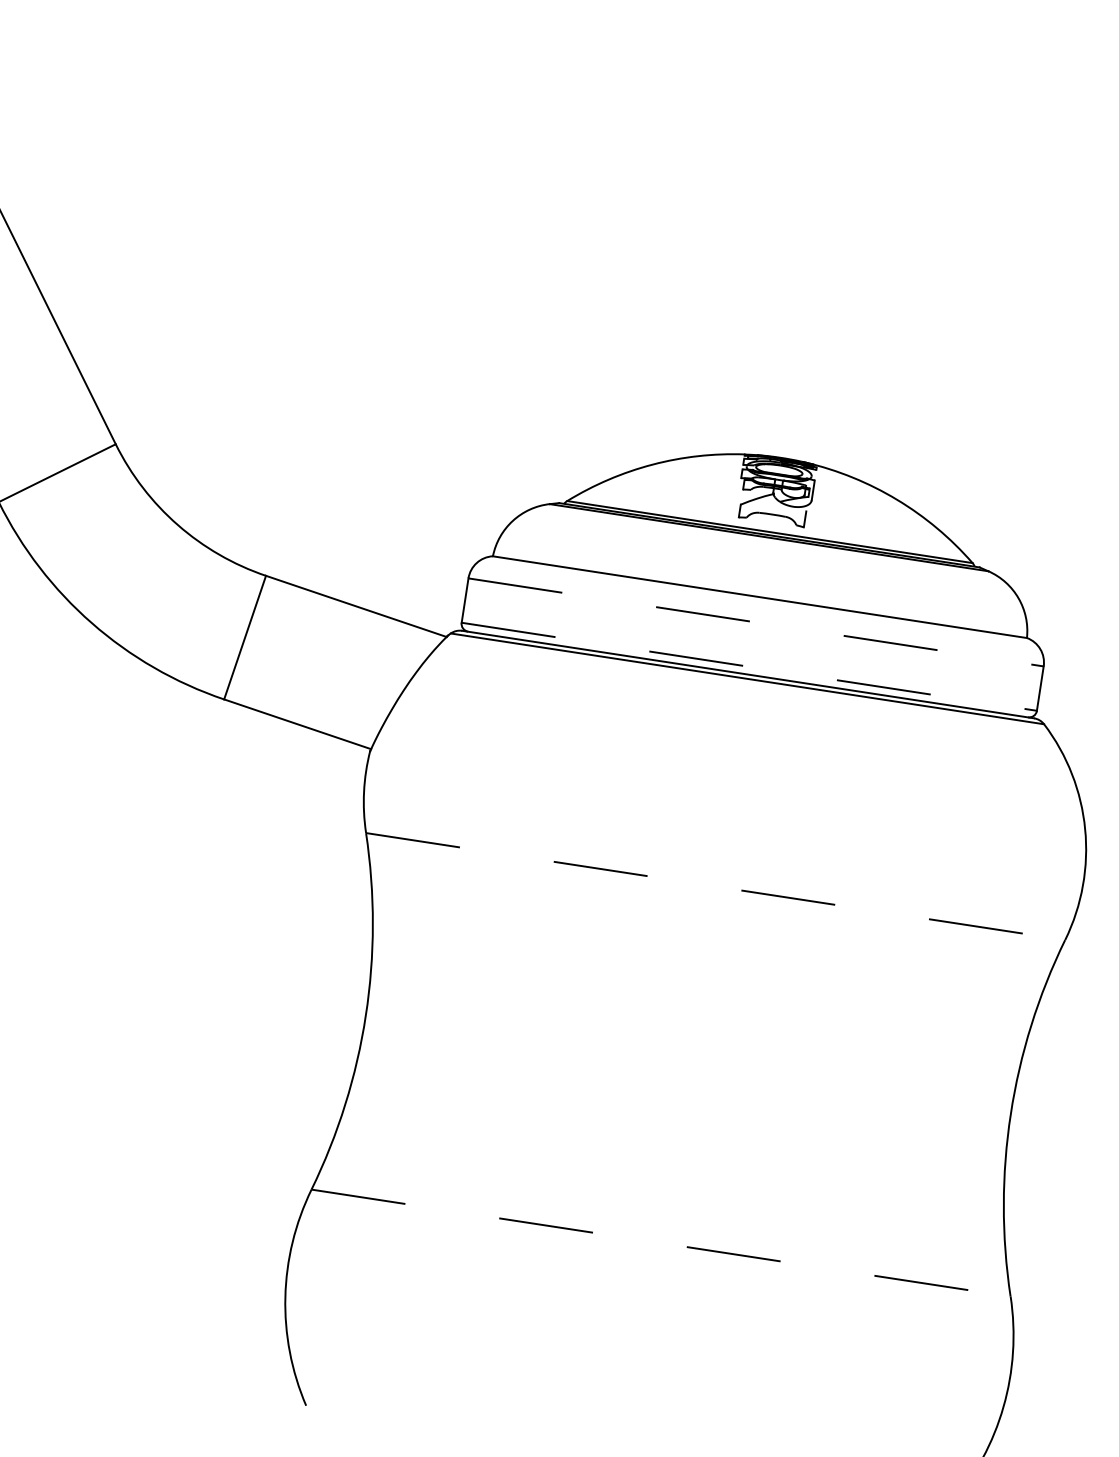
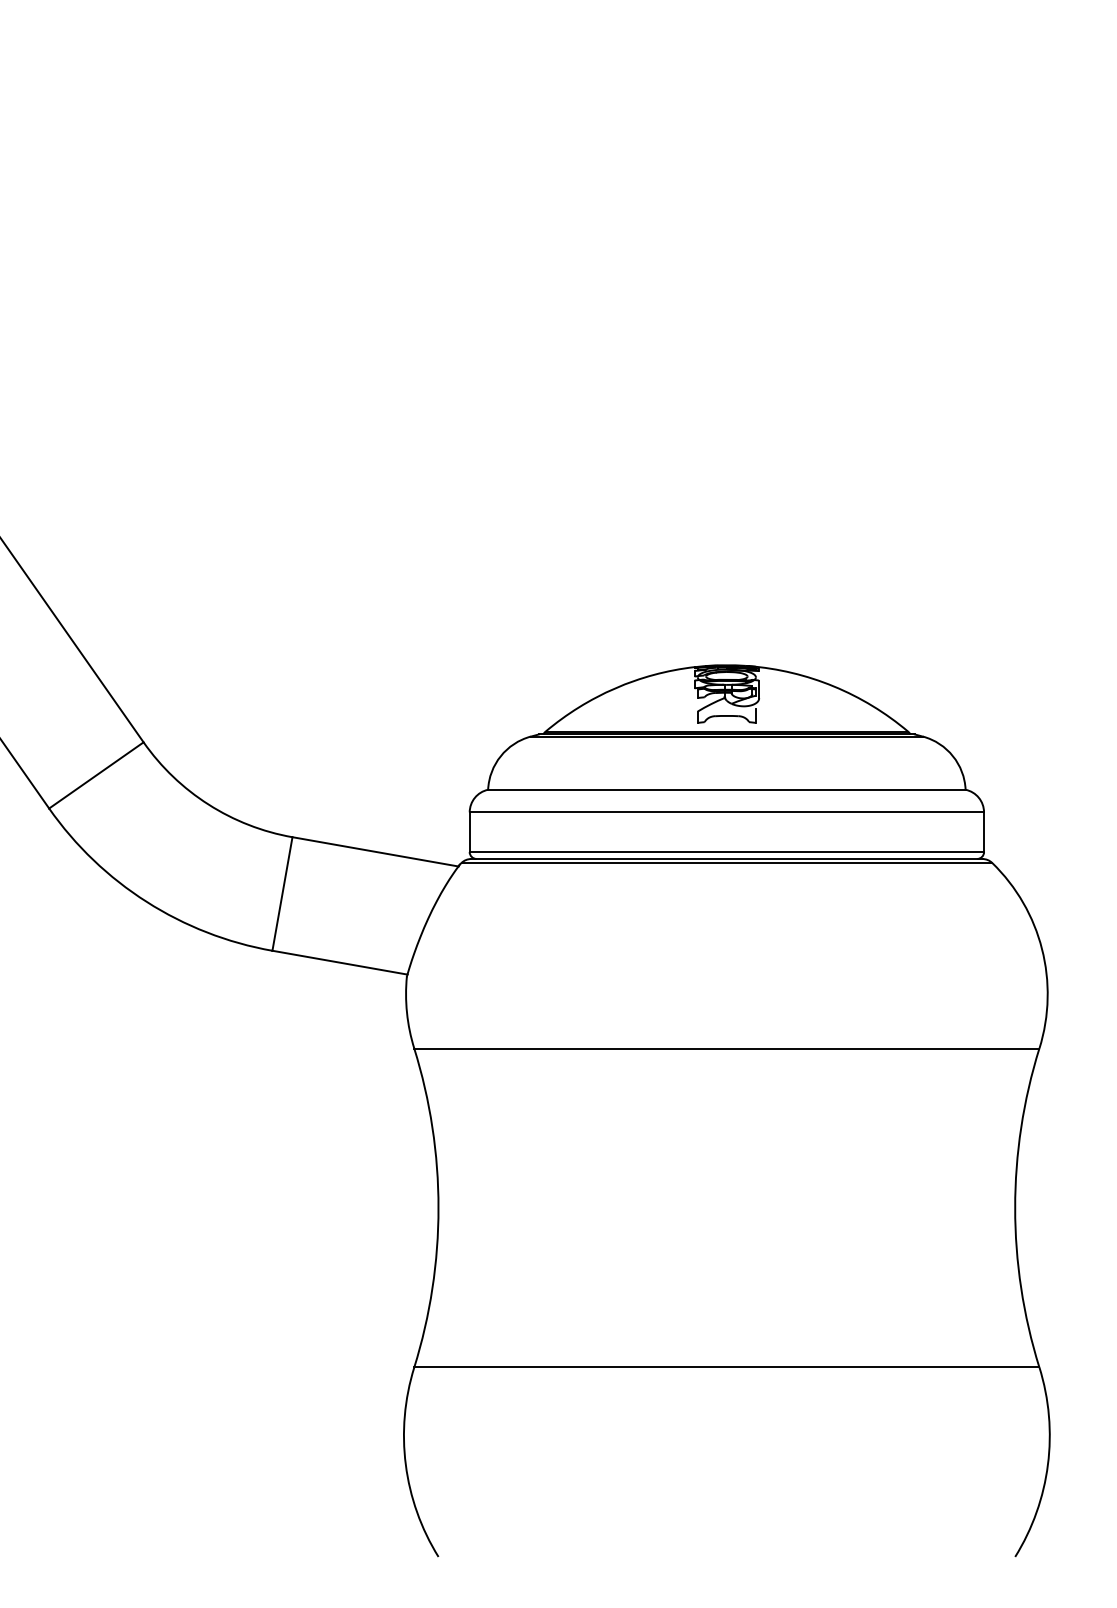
line: (756, 622) -> (727, 812), dashed -> solid
line: (749, 667) -> (727, 852), dashed -> solid
line: (715, 886) -> (726, 1048), dashed -> solid
line: (660, 1243) -> (726, 1367), dashed -> solid

